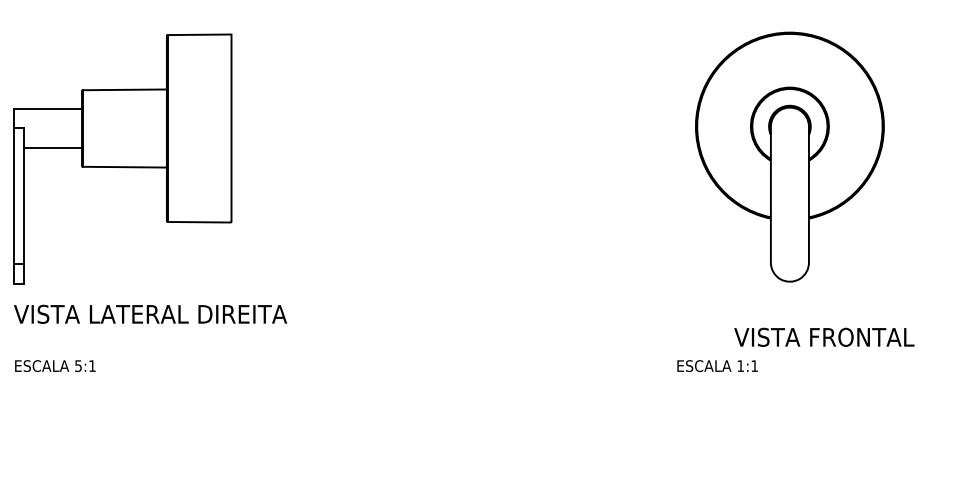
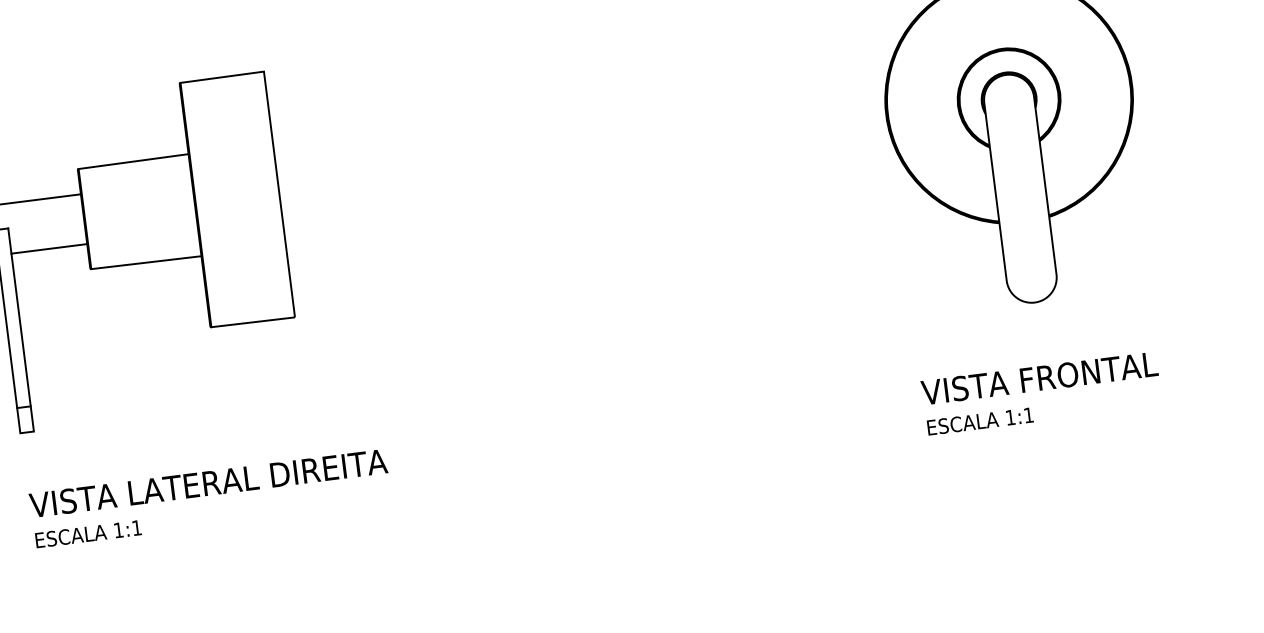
text: (150, 313) -> (208, 482), moved
text: (824, 336) -> (1039, 377), moved
text: (78, 365) -> (118, 529), 5:1 -> 1:1
text: (717, 365) -> (980, 420), moved

